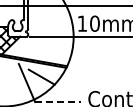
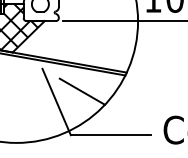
line: (58, 102) -> (111, 135), dashed -> solid

